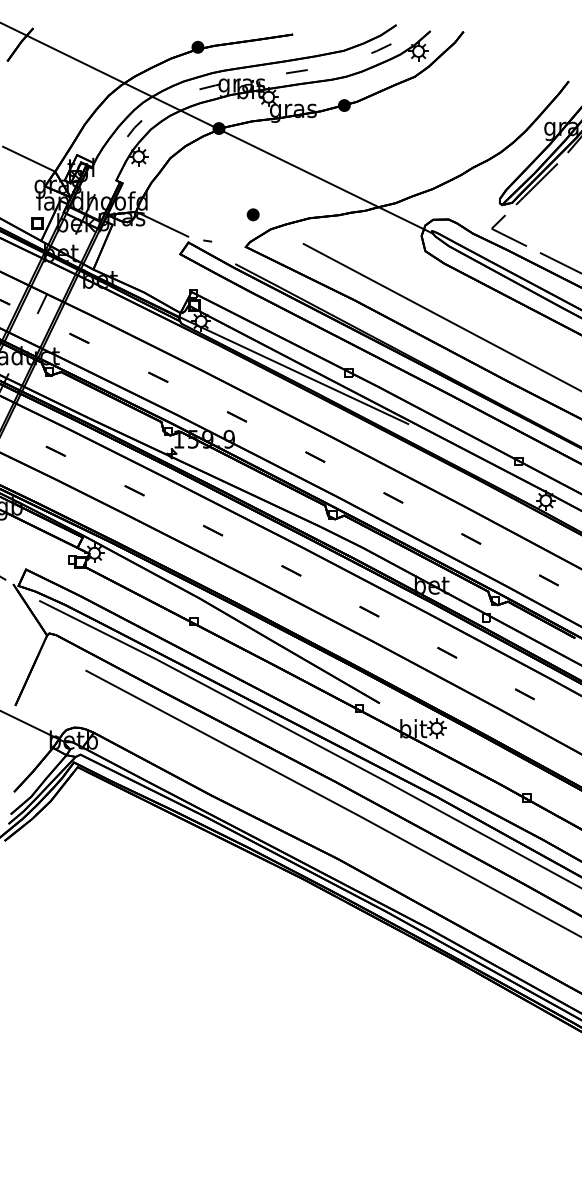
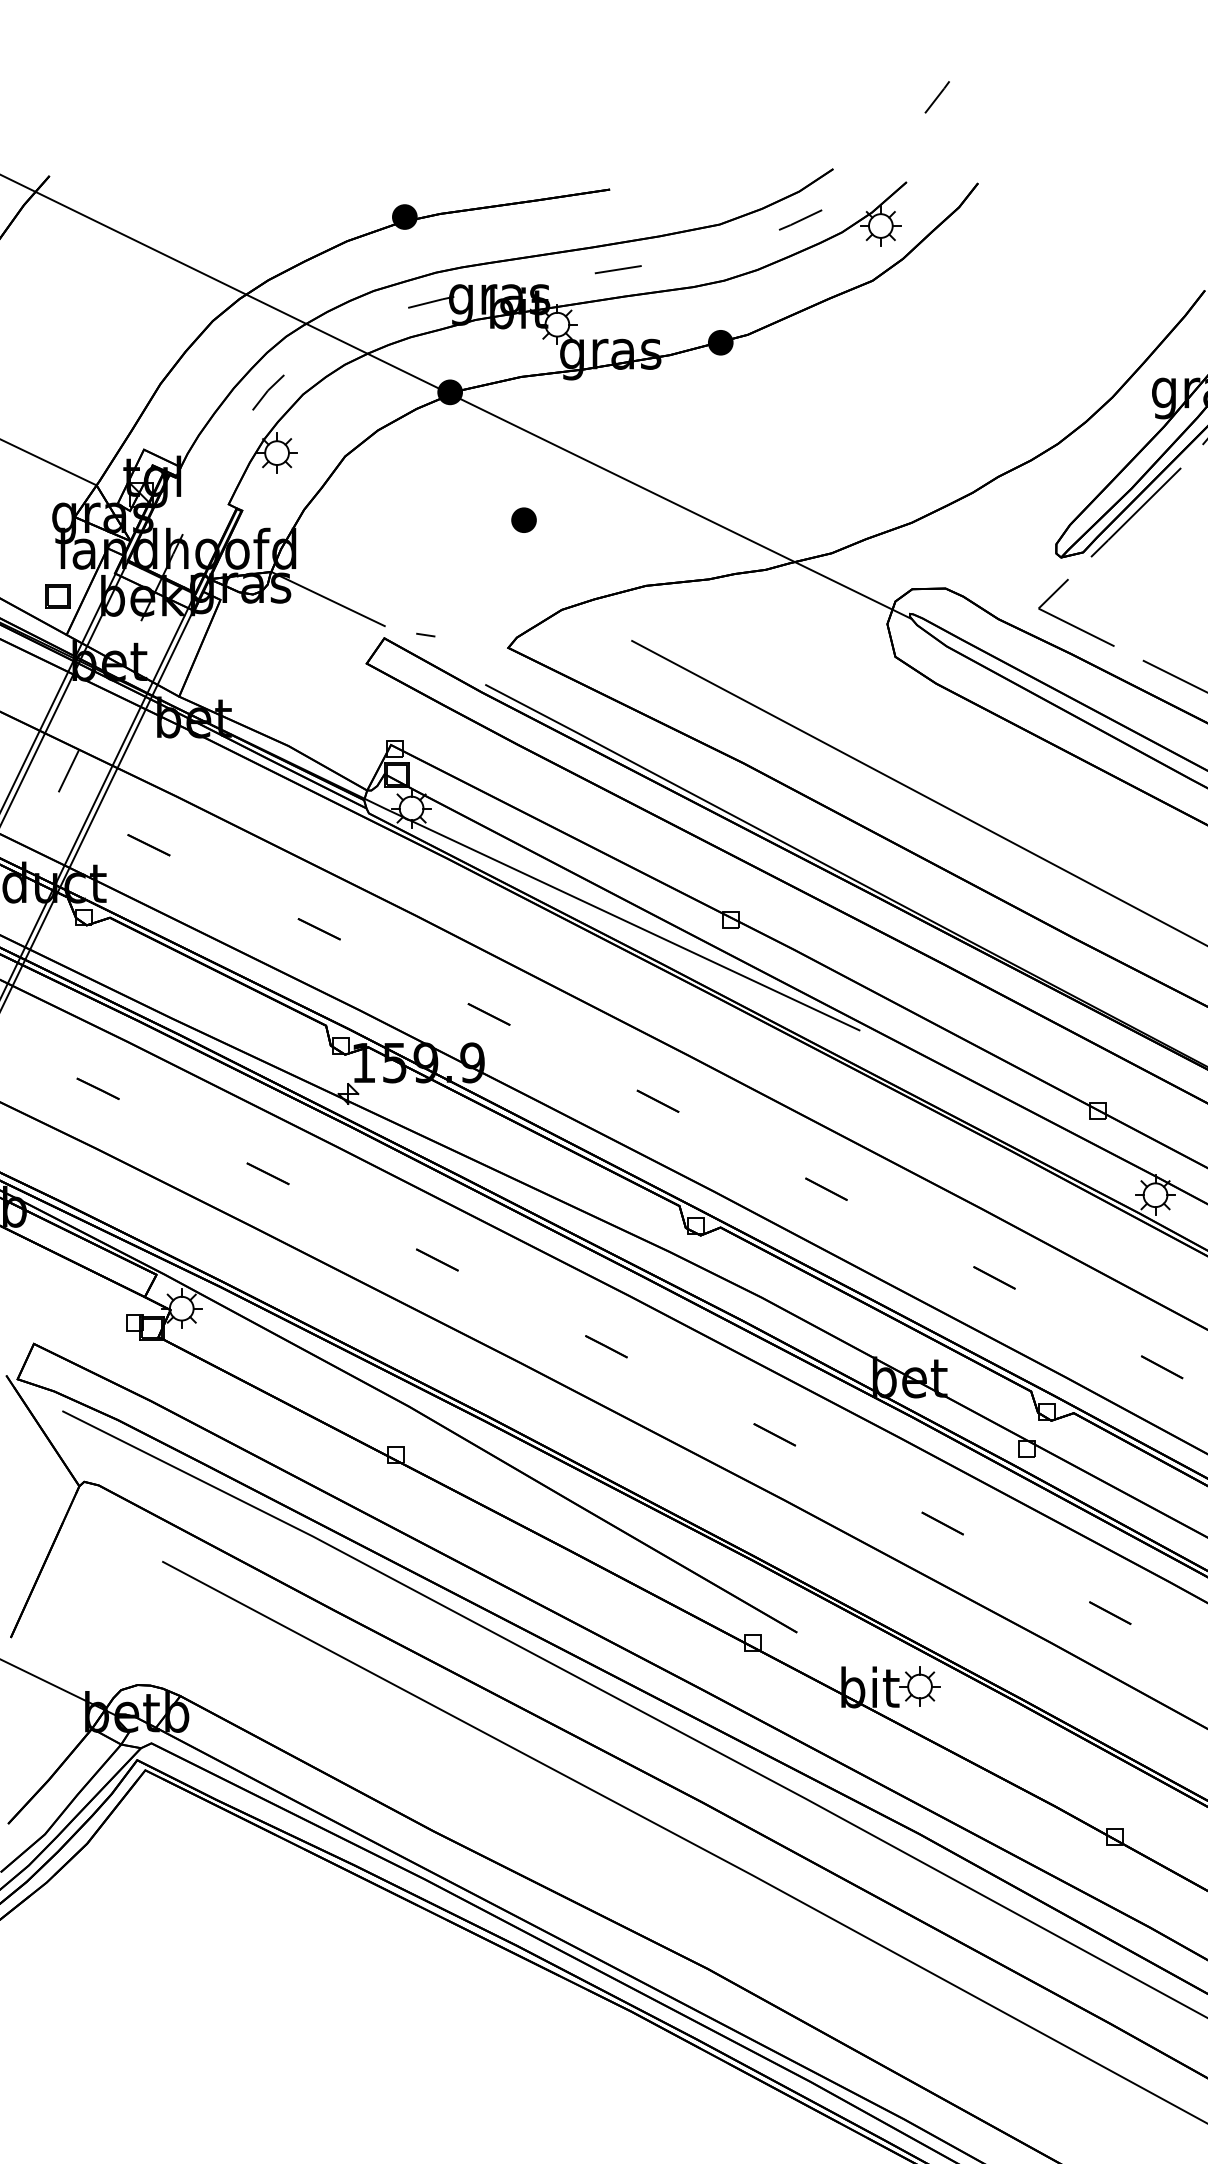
part: (252, 214) -> (522, 519), moved

